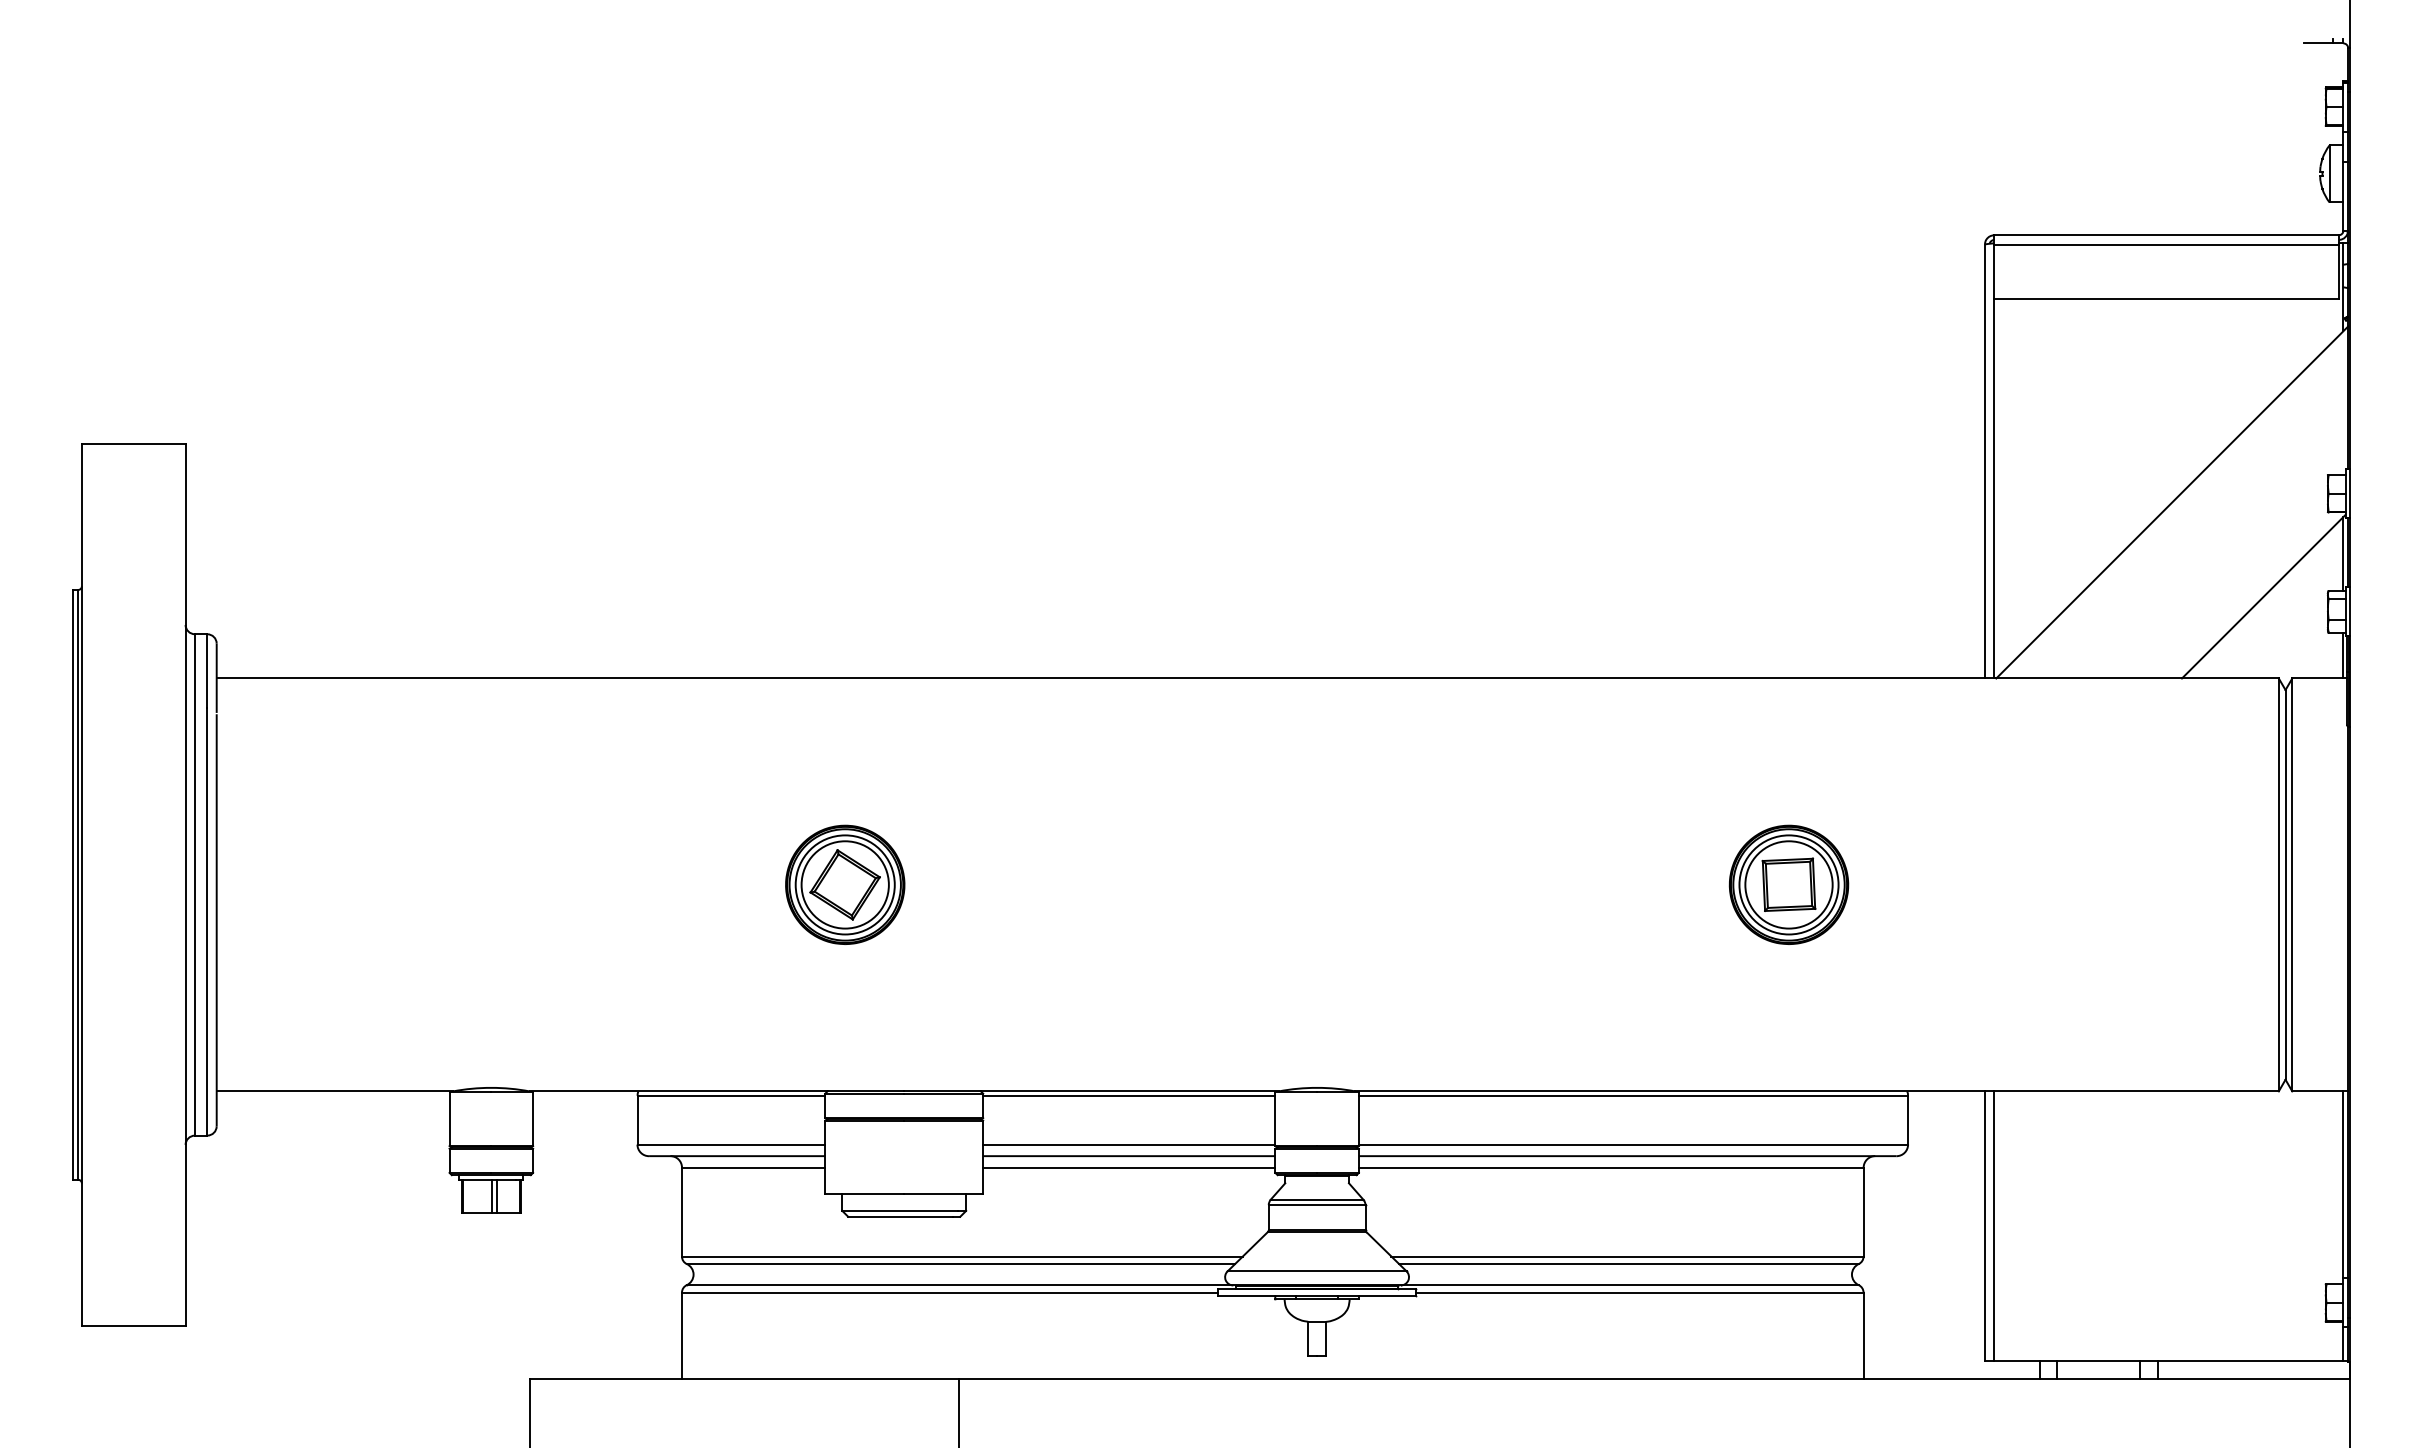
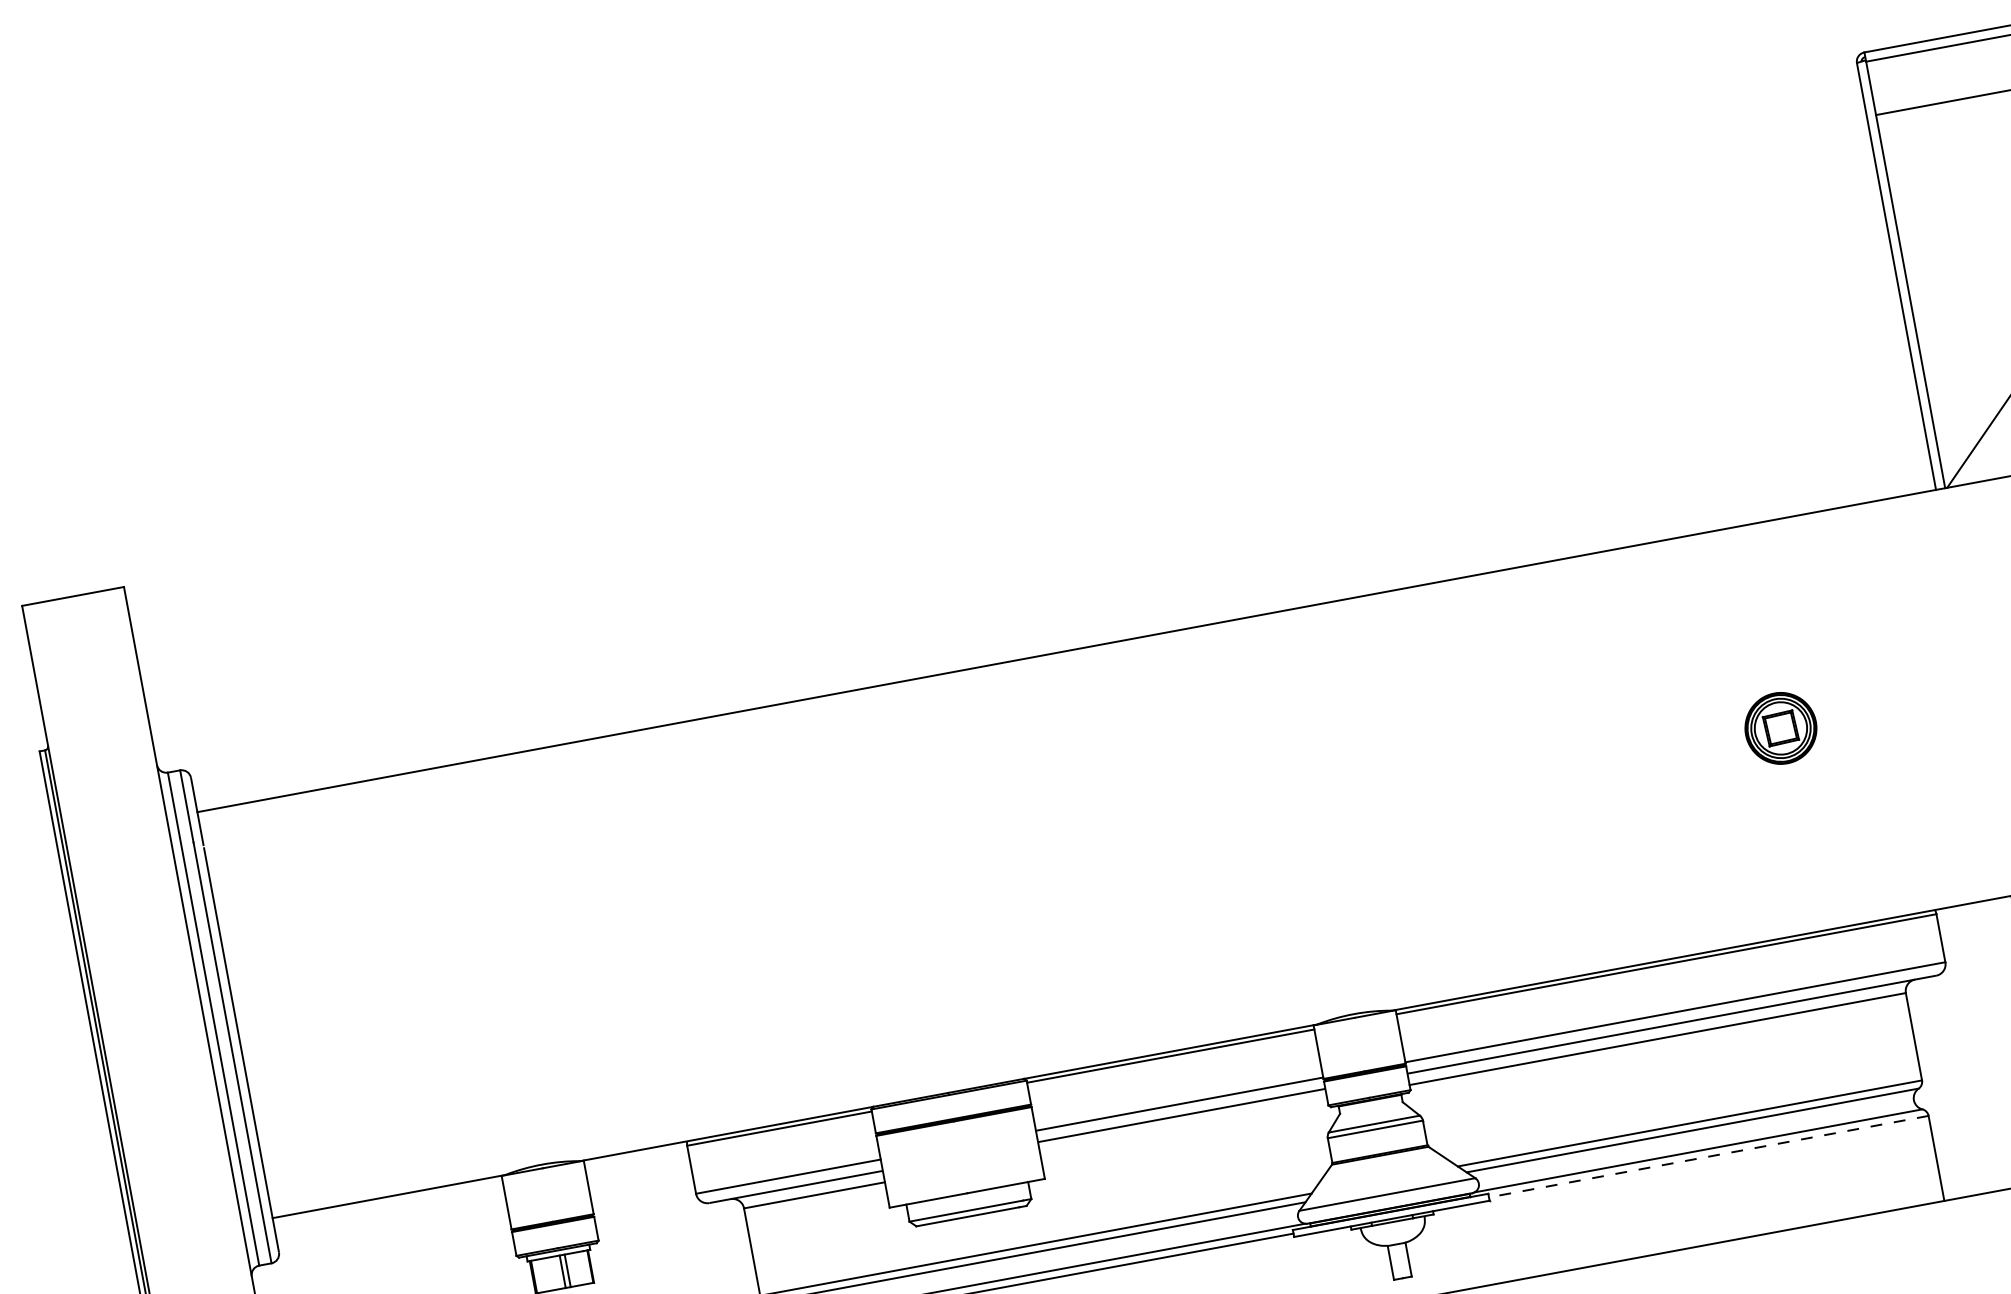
part: (845, 884) -> (853, 900), removed
part: (1788, 884) -> (1780, 728), size x0.6
line: (1129, 1167) -> (1184, 1126), removed
line: (1640, 1292) -> (1709, 1156), solid -> dashed

